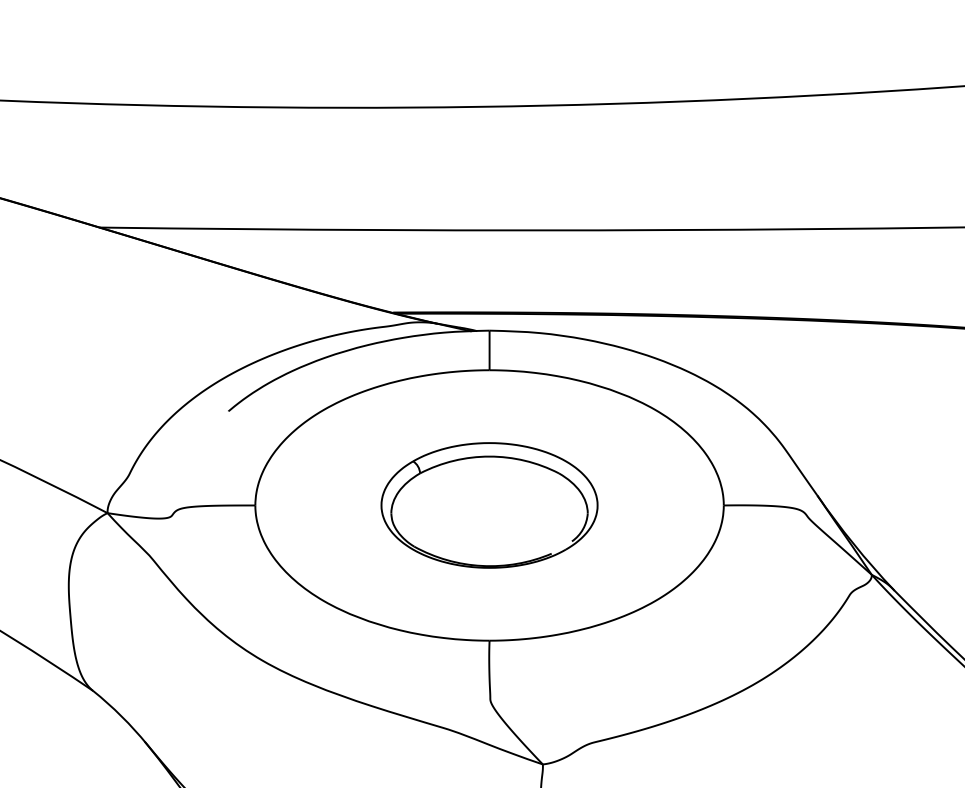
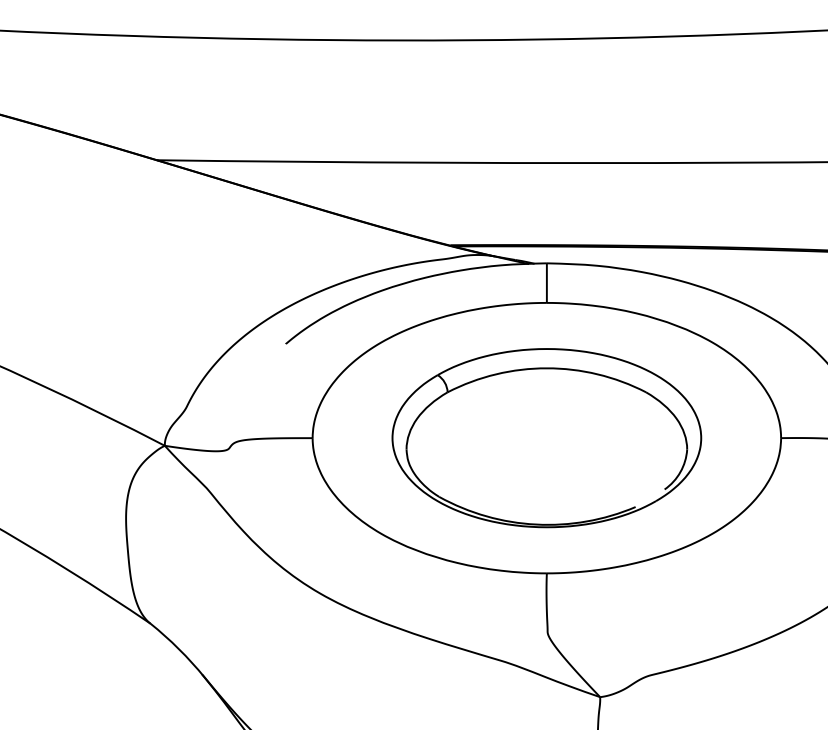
part: (489, 505) -> (546, 438), size x1.43

